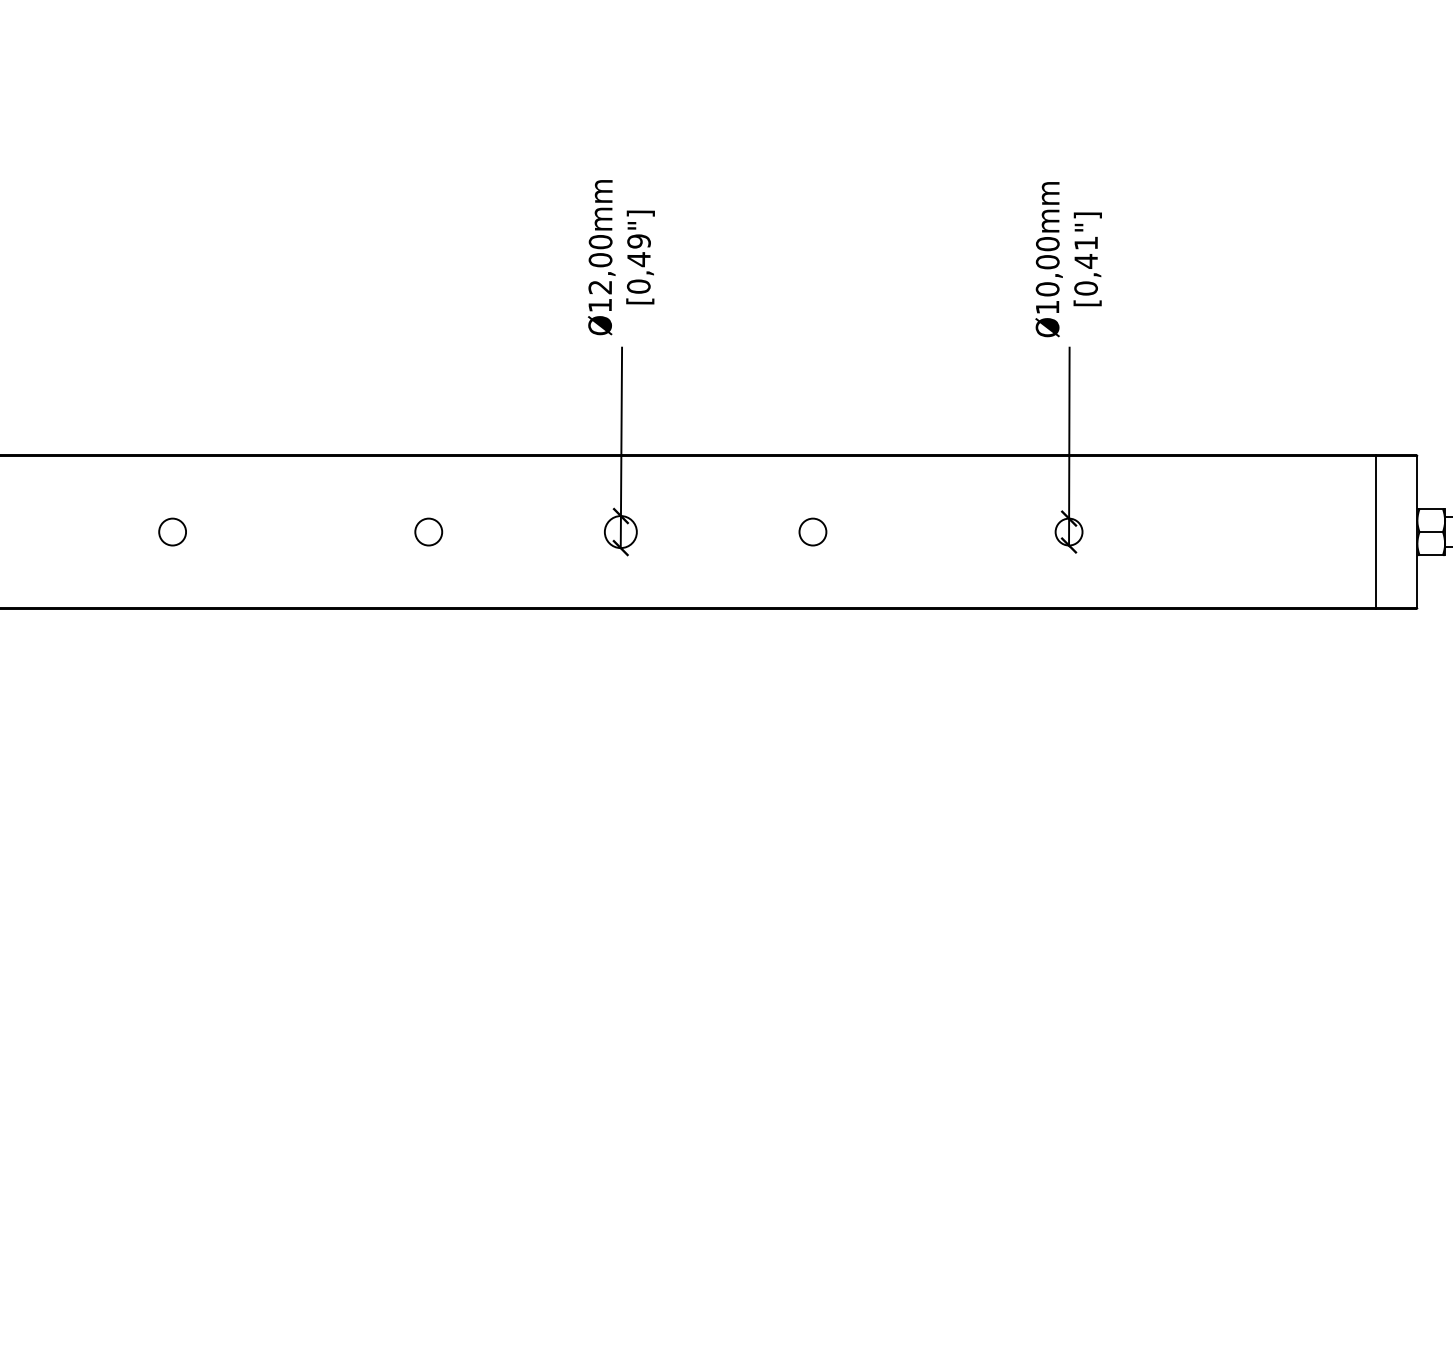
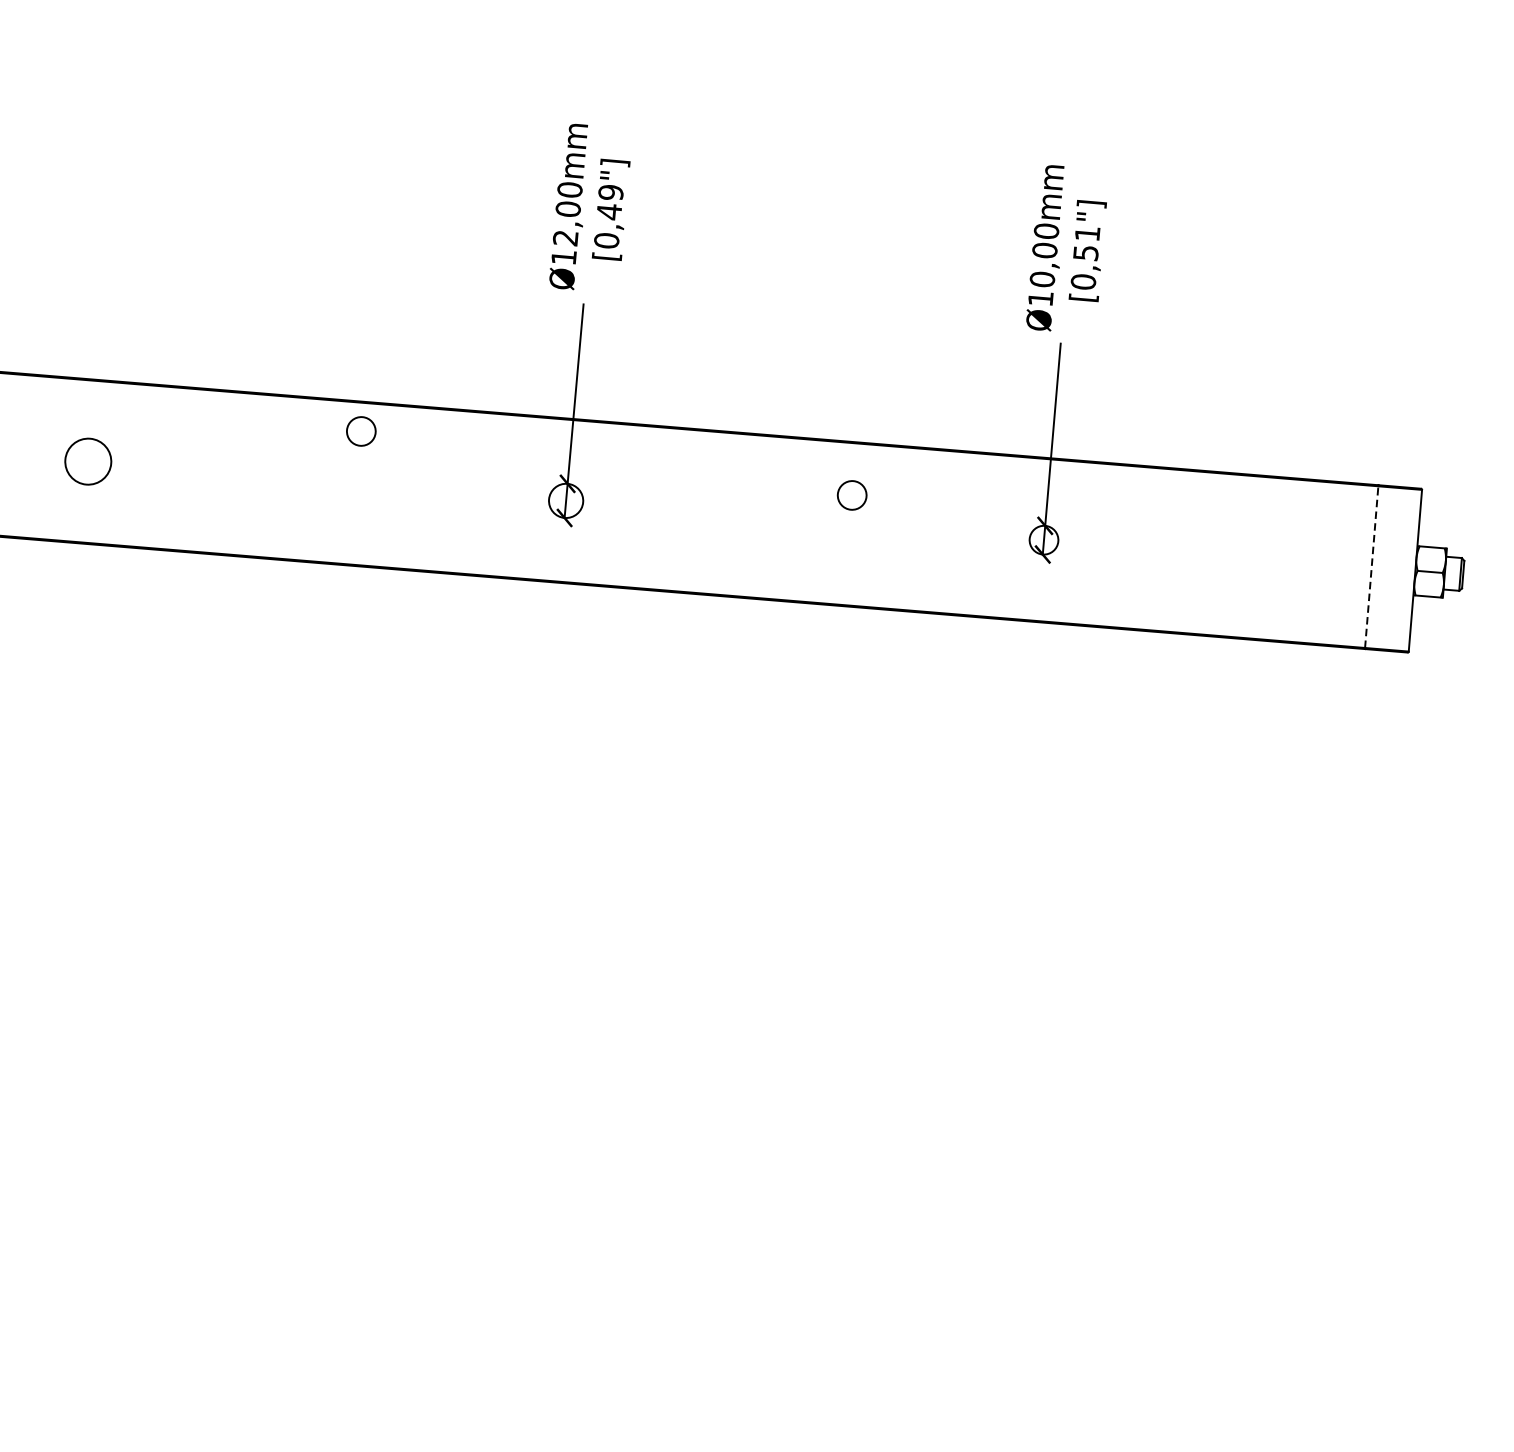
text: (1086, 261) -> (1086, 253), [0,41"] -> [0,51"]
circle: (172, 531) -> (88, 460), size x1.6
circle: (428, 531) -> (361, 430), moved
circle: (812, 531) -> (851, 494), moved
line: (1376, 532) -> (1371, 567), solid -> dashed

